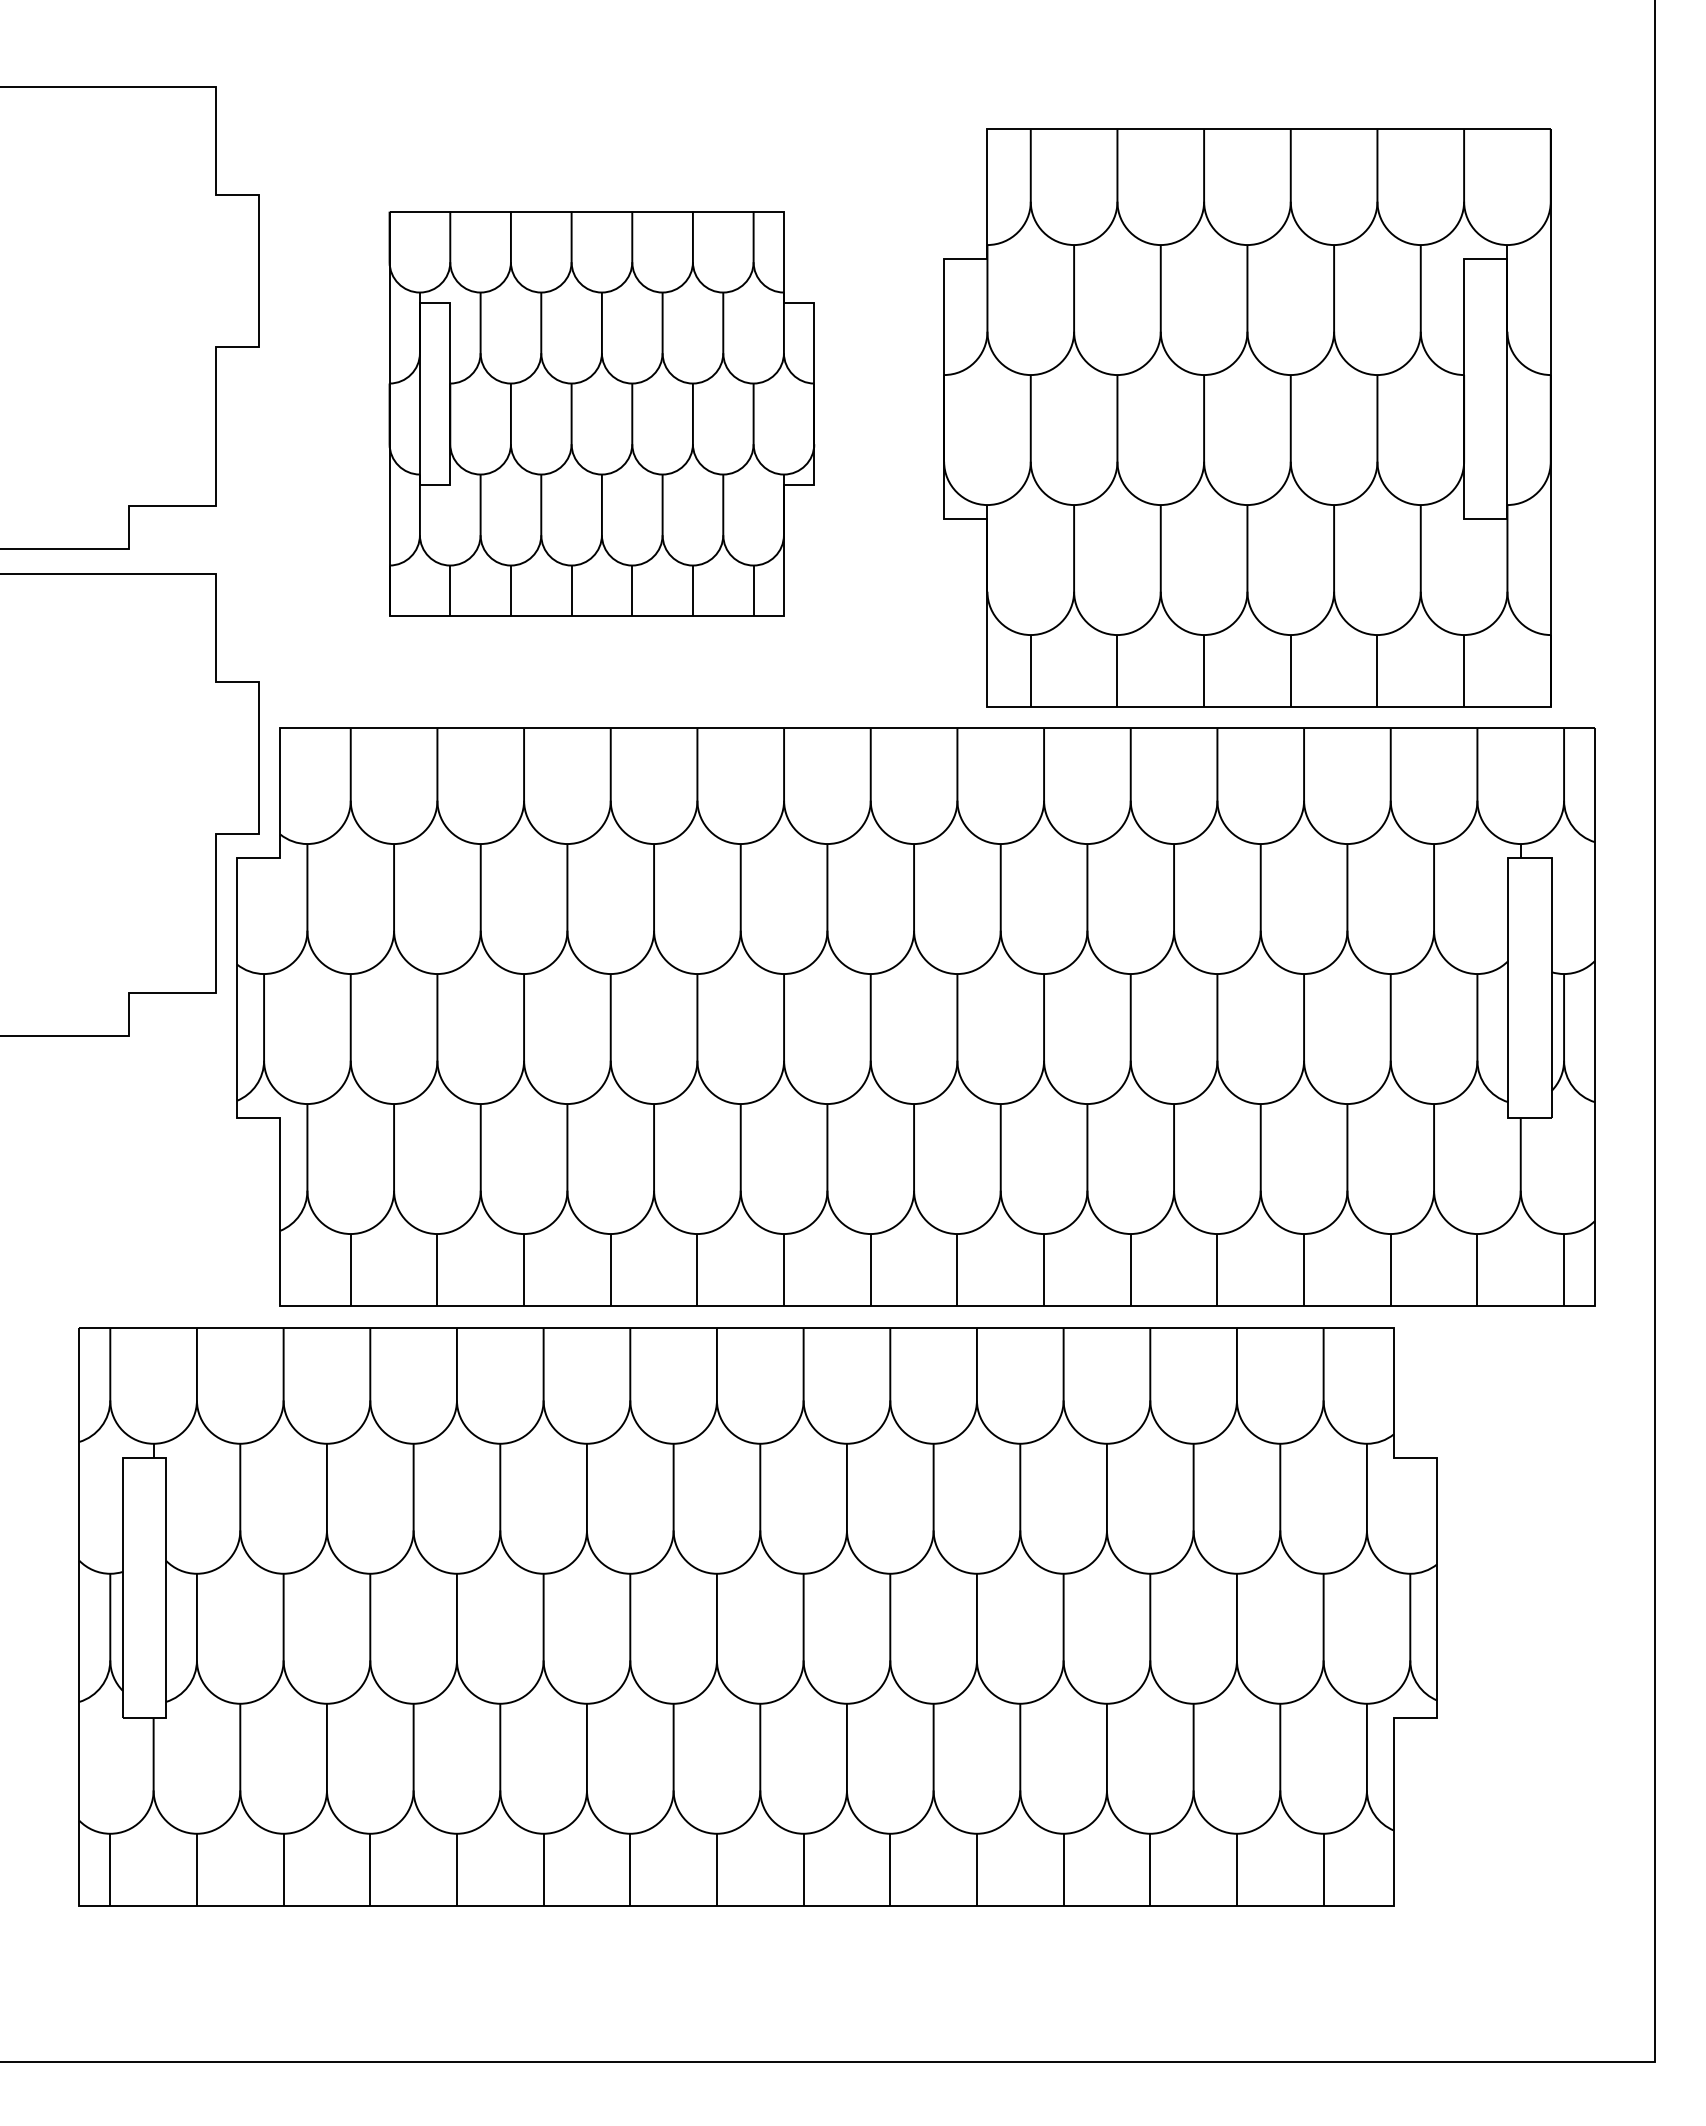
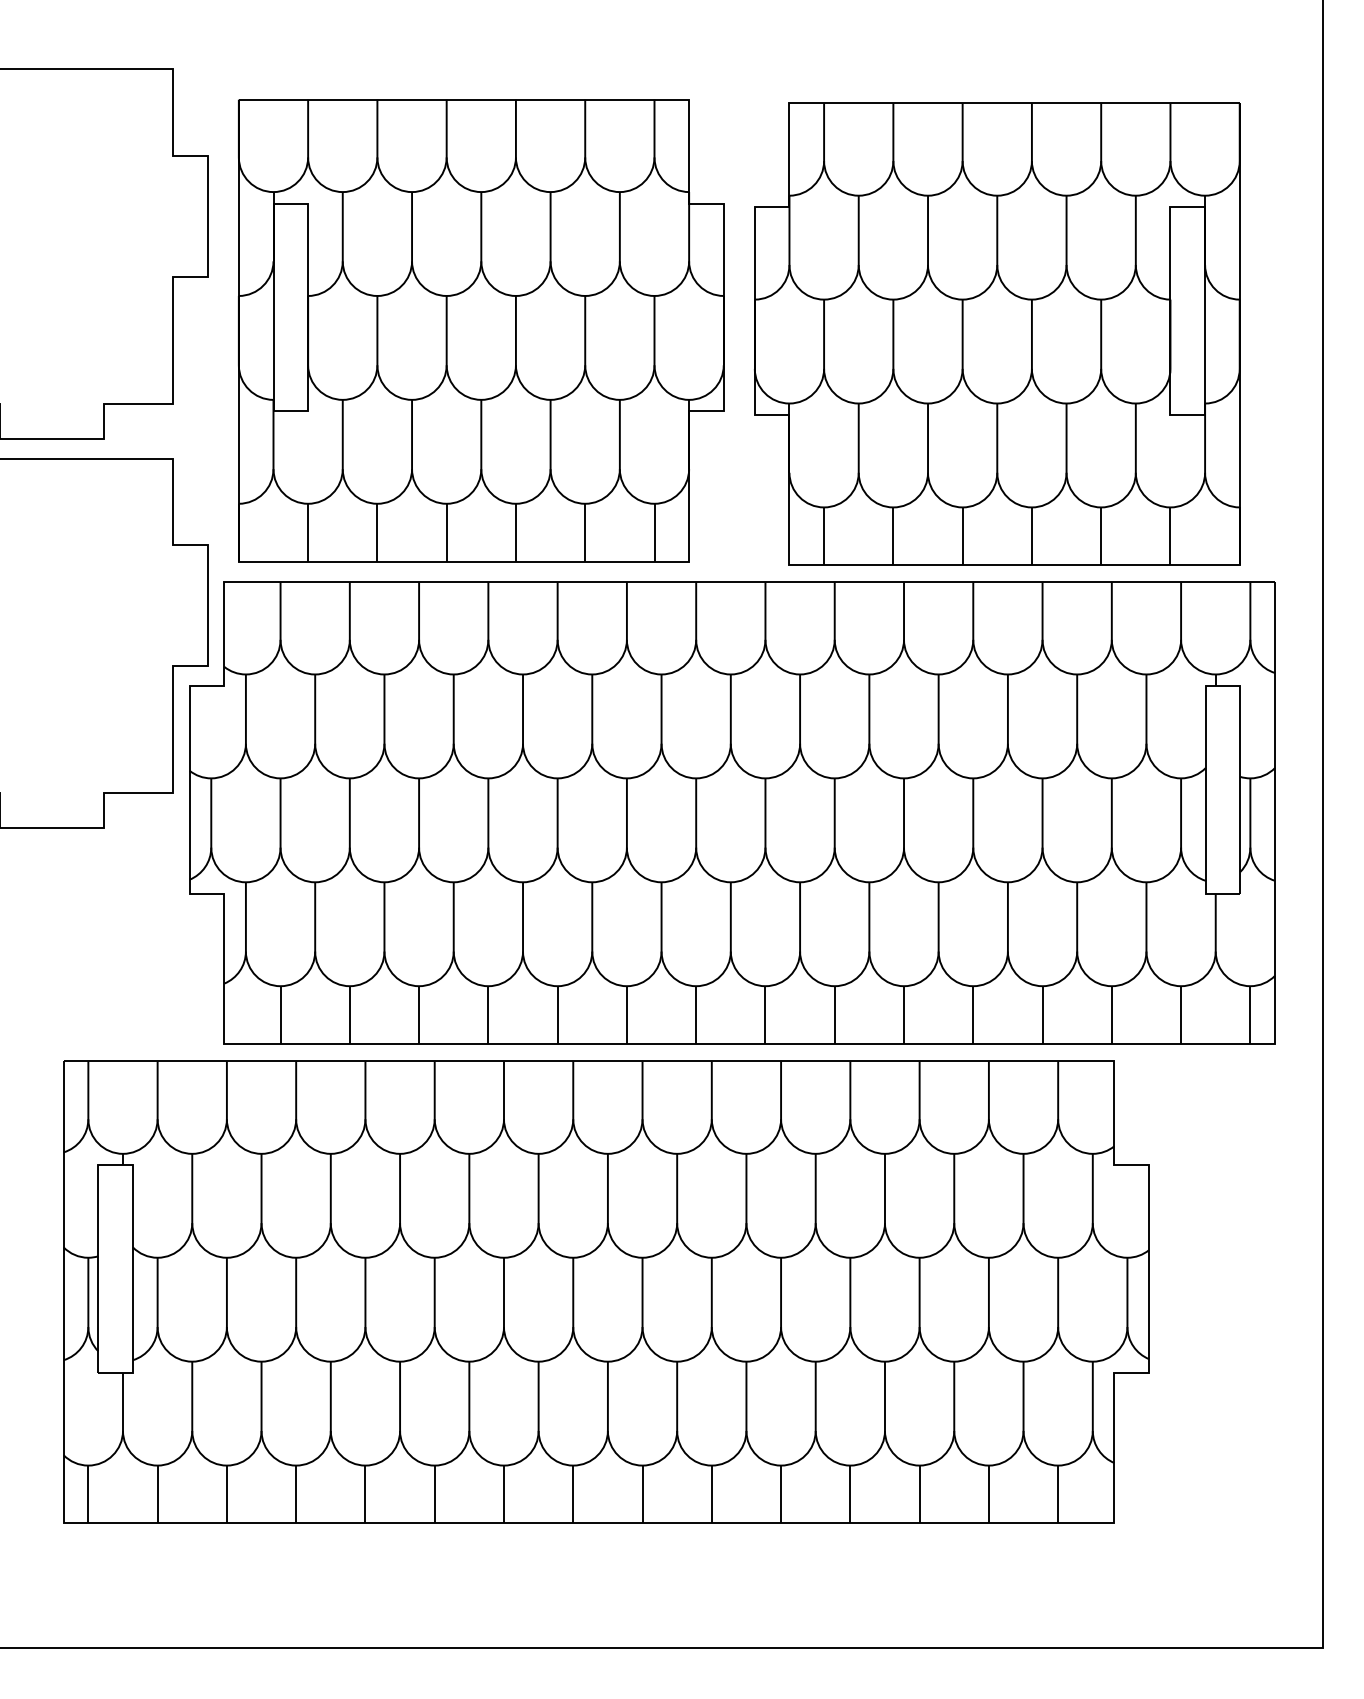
part: (601, 413) -> (480, 330), size x1.43

